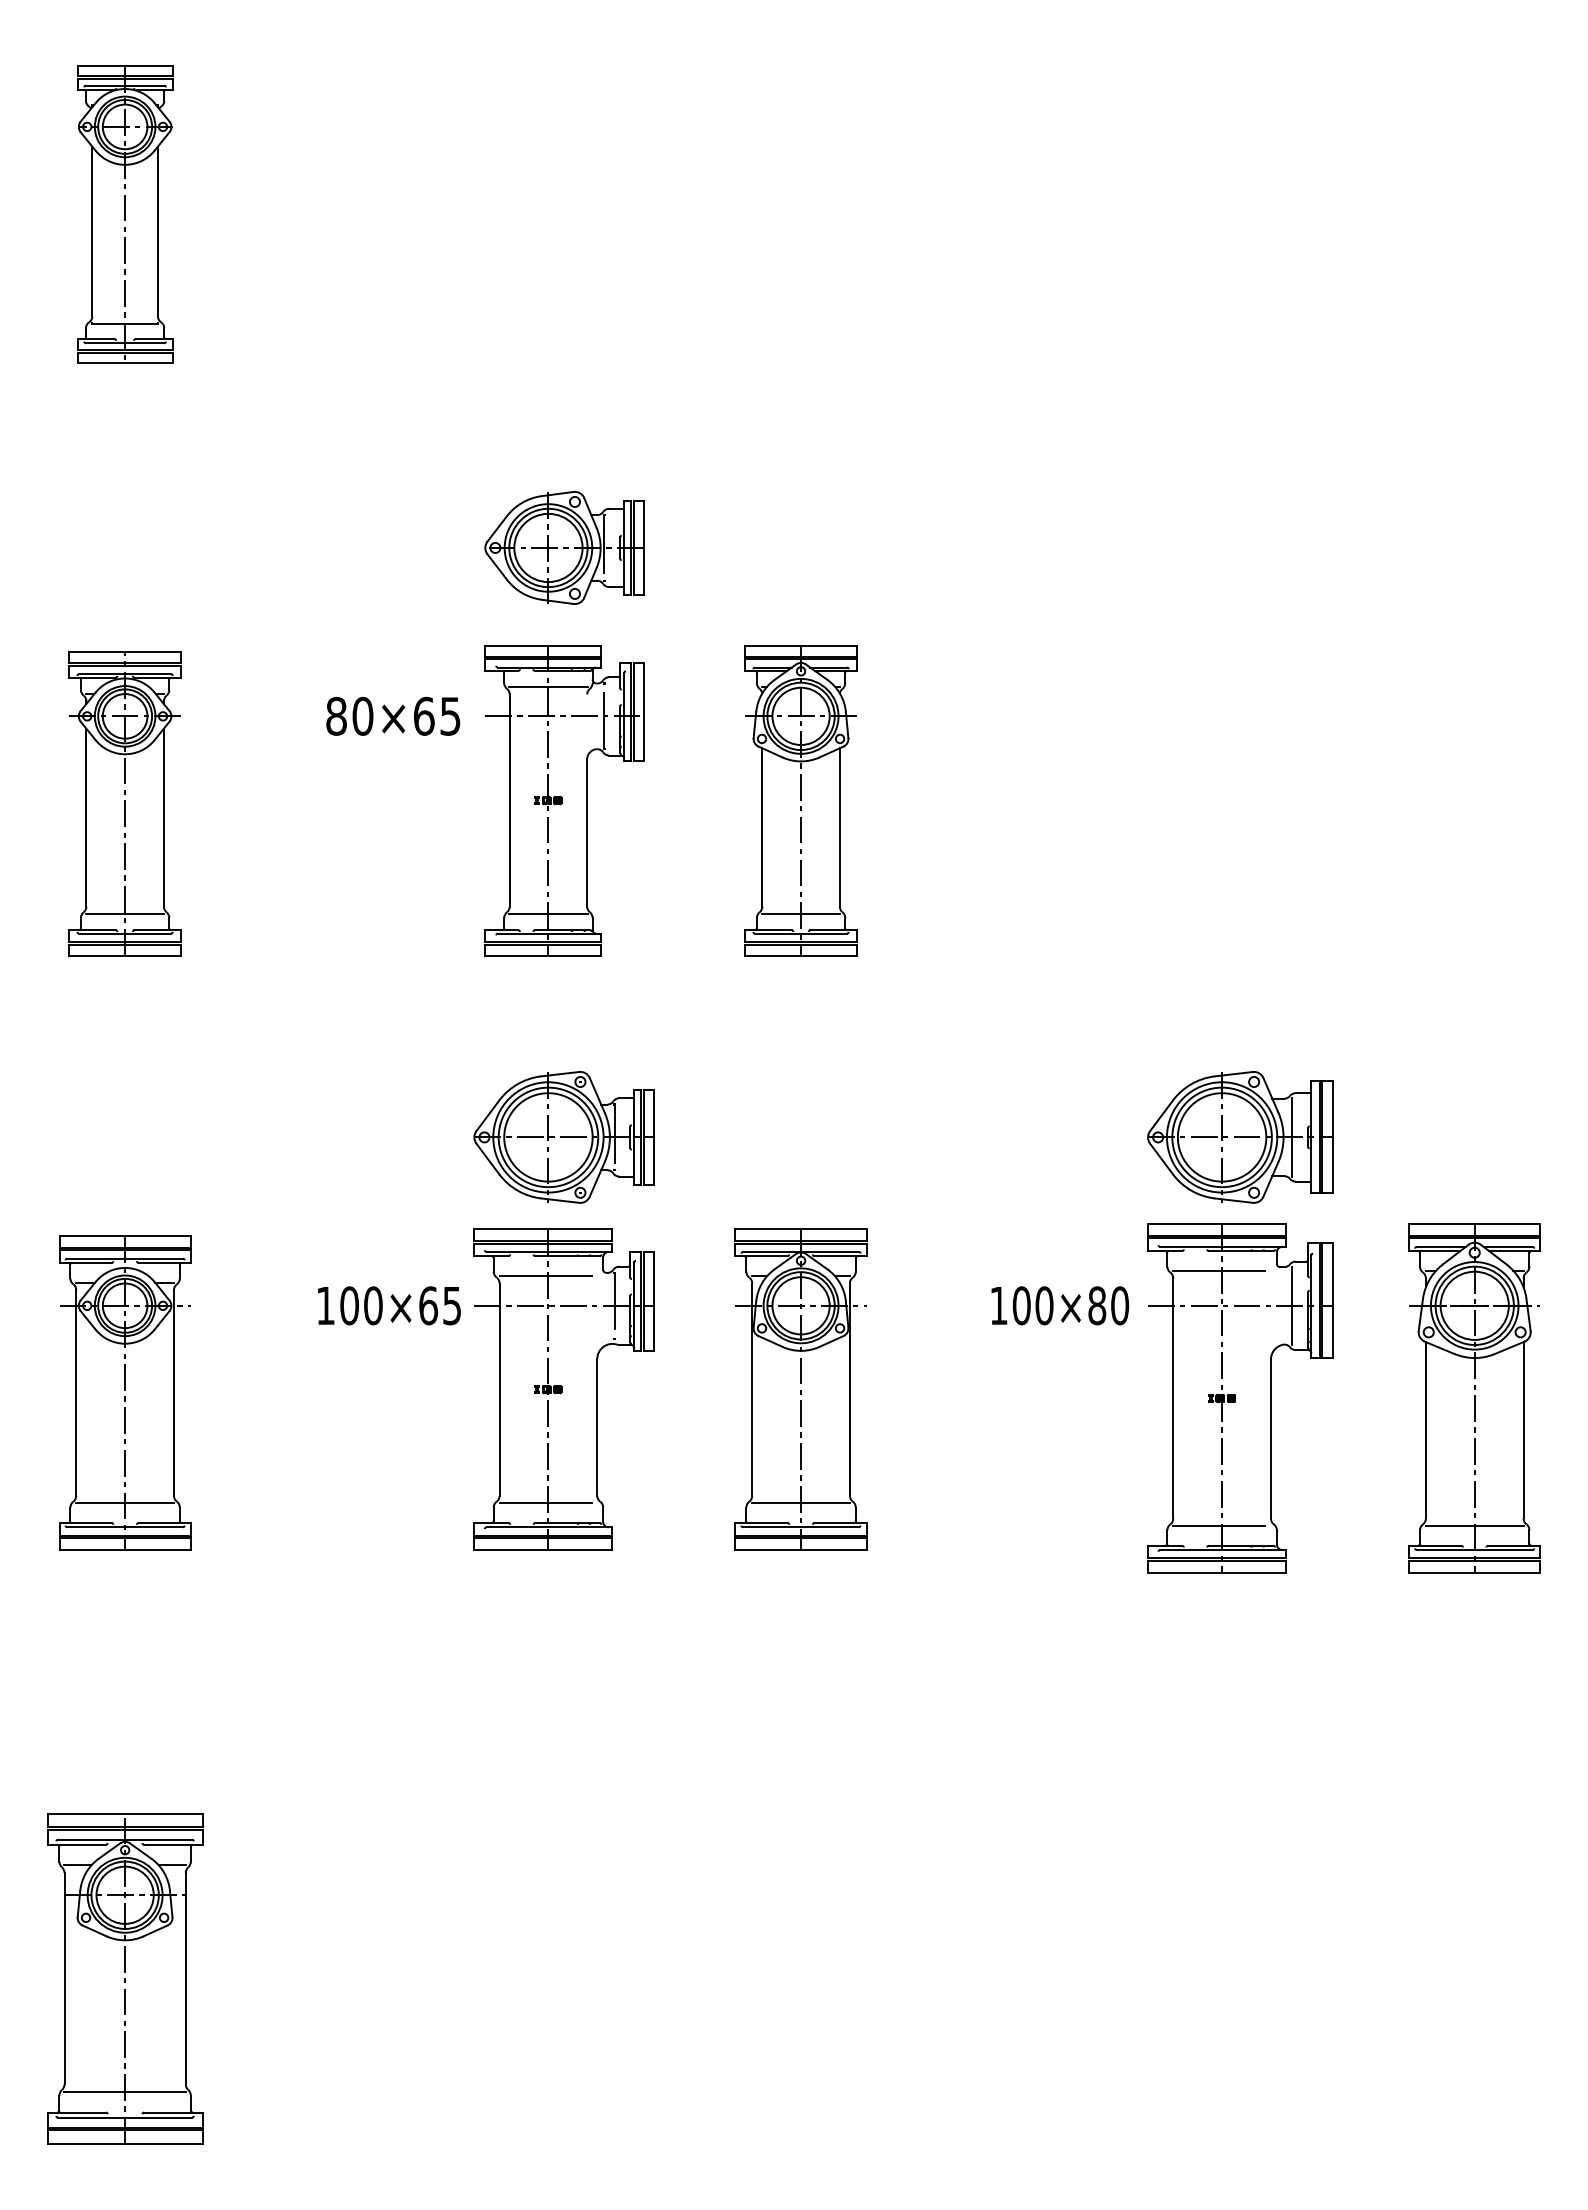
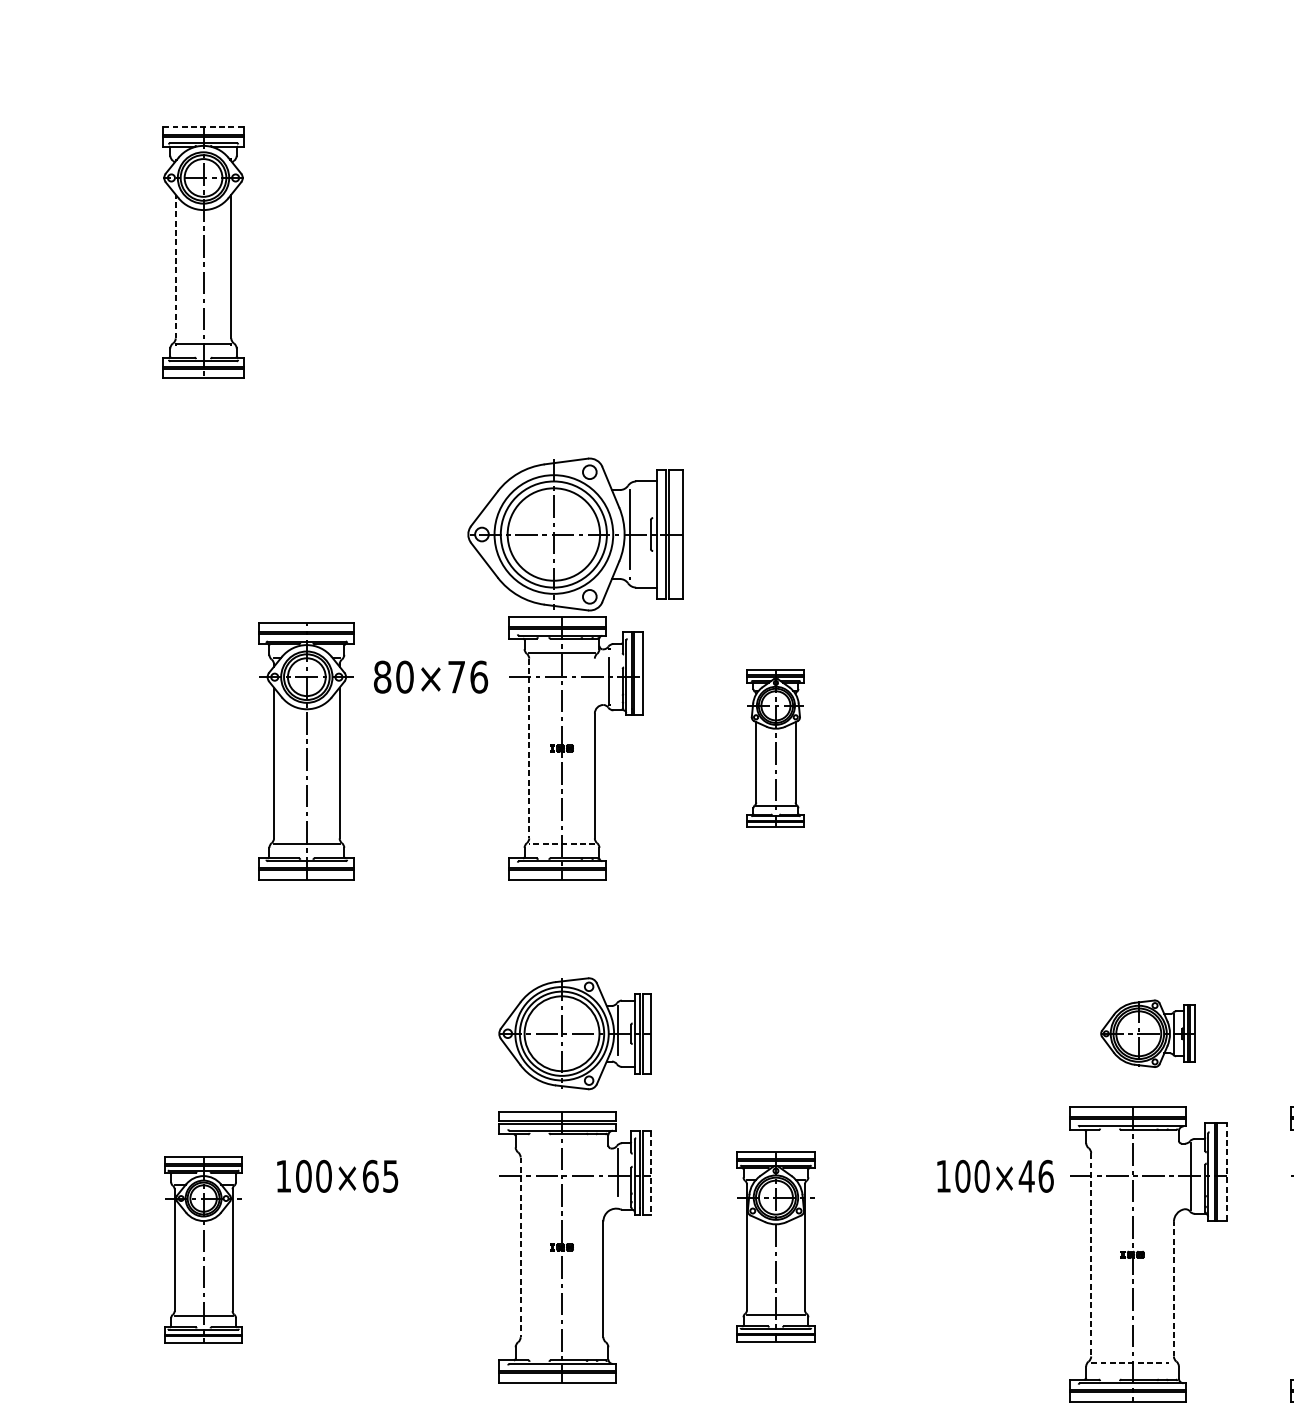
line: (124, 66) -> (202, 126), solid -> dashed
line: (92, 231) -> (175, 266), solid -> dashed
part: (564, 547) -> (575, 534), size x1.6
text: (437, 715) -> (468, 676), 80×65 -> 80×76
part: (800, 800) -> (775, 748), size x0.6
line: (509, 801) -> (529, 749), solid -> dashed
part: (124, 803) -> (306, 750), moved
line: (547, 913) -> (561, 844), solid -> dashed
part: (1240, 1137) -> (1148, 1033), size x0.6
line: (1219, 1270) -> (1130, 1146), removed
line: (545, 1275) -> (559, 1150), removed
line: (1333, 1300) -> (1226, 1171), solid -> dashed
line: (653, 1302) -> (650, 1173), solid -> dashed
text: (389, 1305) -> (337, 1176), moved
text: (1108, 1305) -> (1036, 1176), 100×80 -> 100×46
part: (800, 1389) -> (775, 1247), size x0.7
line: (499, 1390) -> (520, 1248), solid -> dashed
part: (125, 1392) -> (203, 1249), size x0.7
line: (1173, 1398) -> (1091, 1254), solid -> dashed
line: (1270, 1438) -> (1173, 1288), solid -> dashed
line: (545, 1503) -> (559, 1343), removed
line: (1219, 1526) -> (1130, 1363), solid -> dashed

